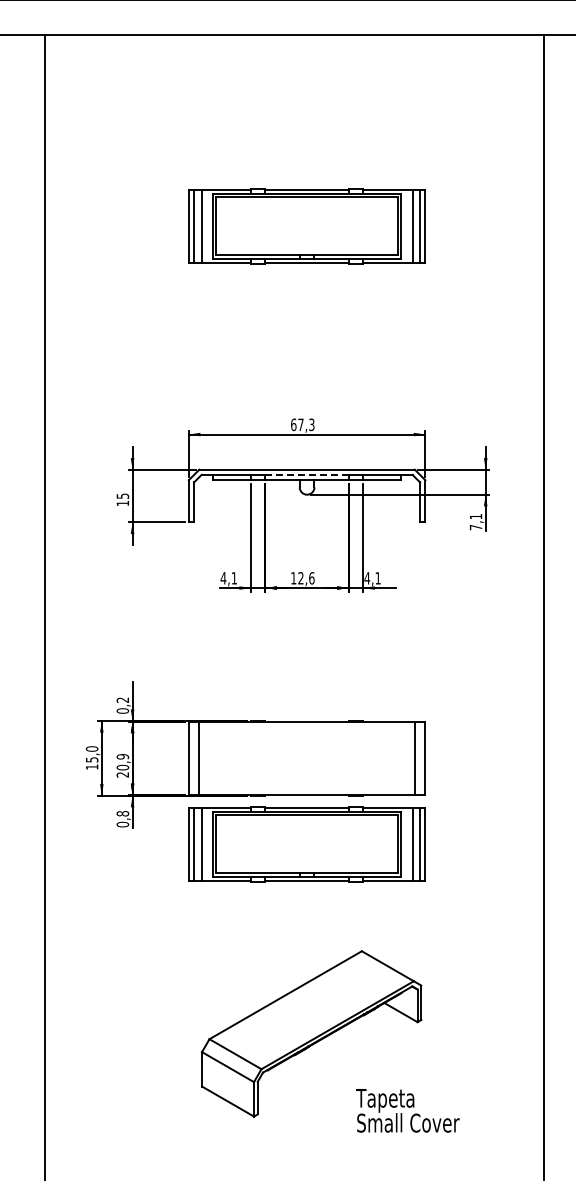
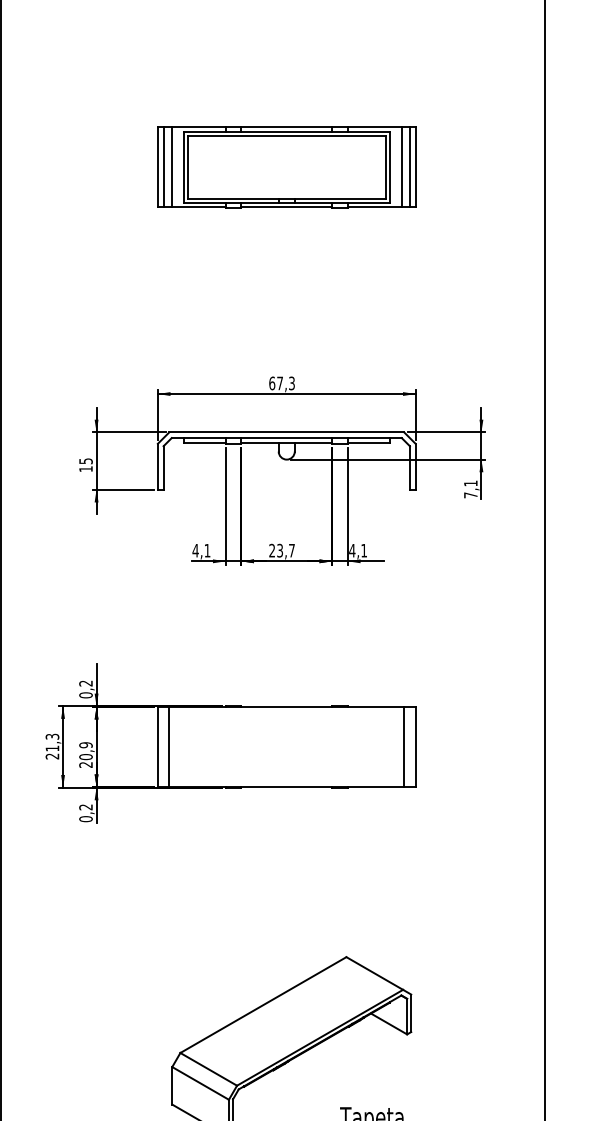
line: (307, 474) -> (287, 437), dashed -> solid
text: (302, 578) -> (281, 550), 12,6 -> 23,7
text: (91, 757) -> (51, 745), 15,0 -> 21,3
text: (122, 813) -> (85, 807), 0,8 -> 0,2
part: (306, 844) -> (286, 840), removed

